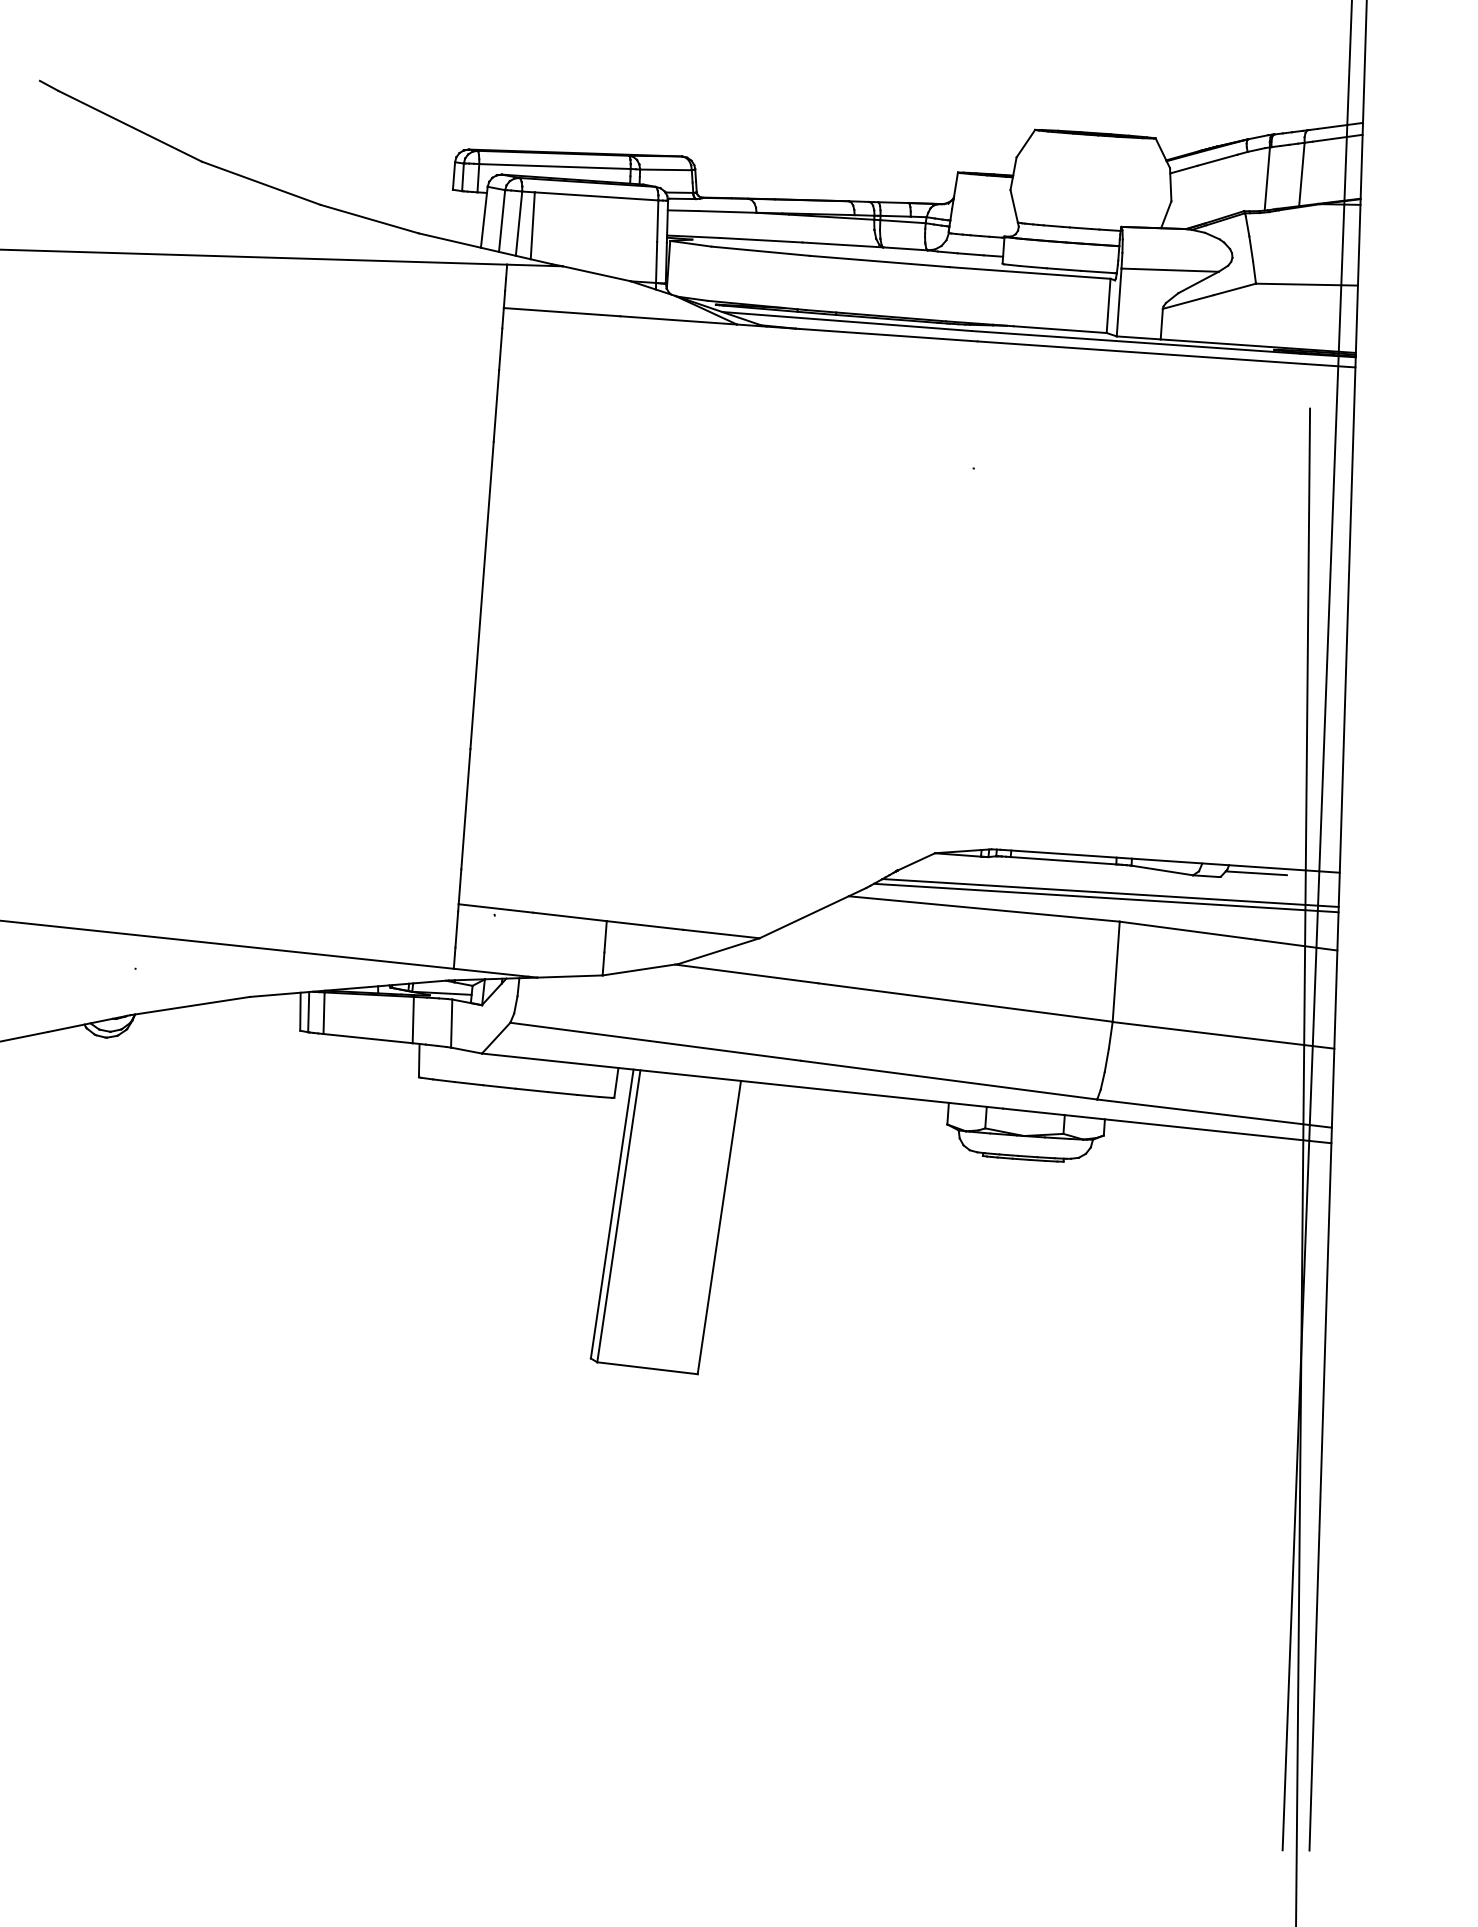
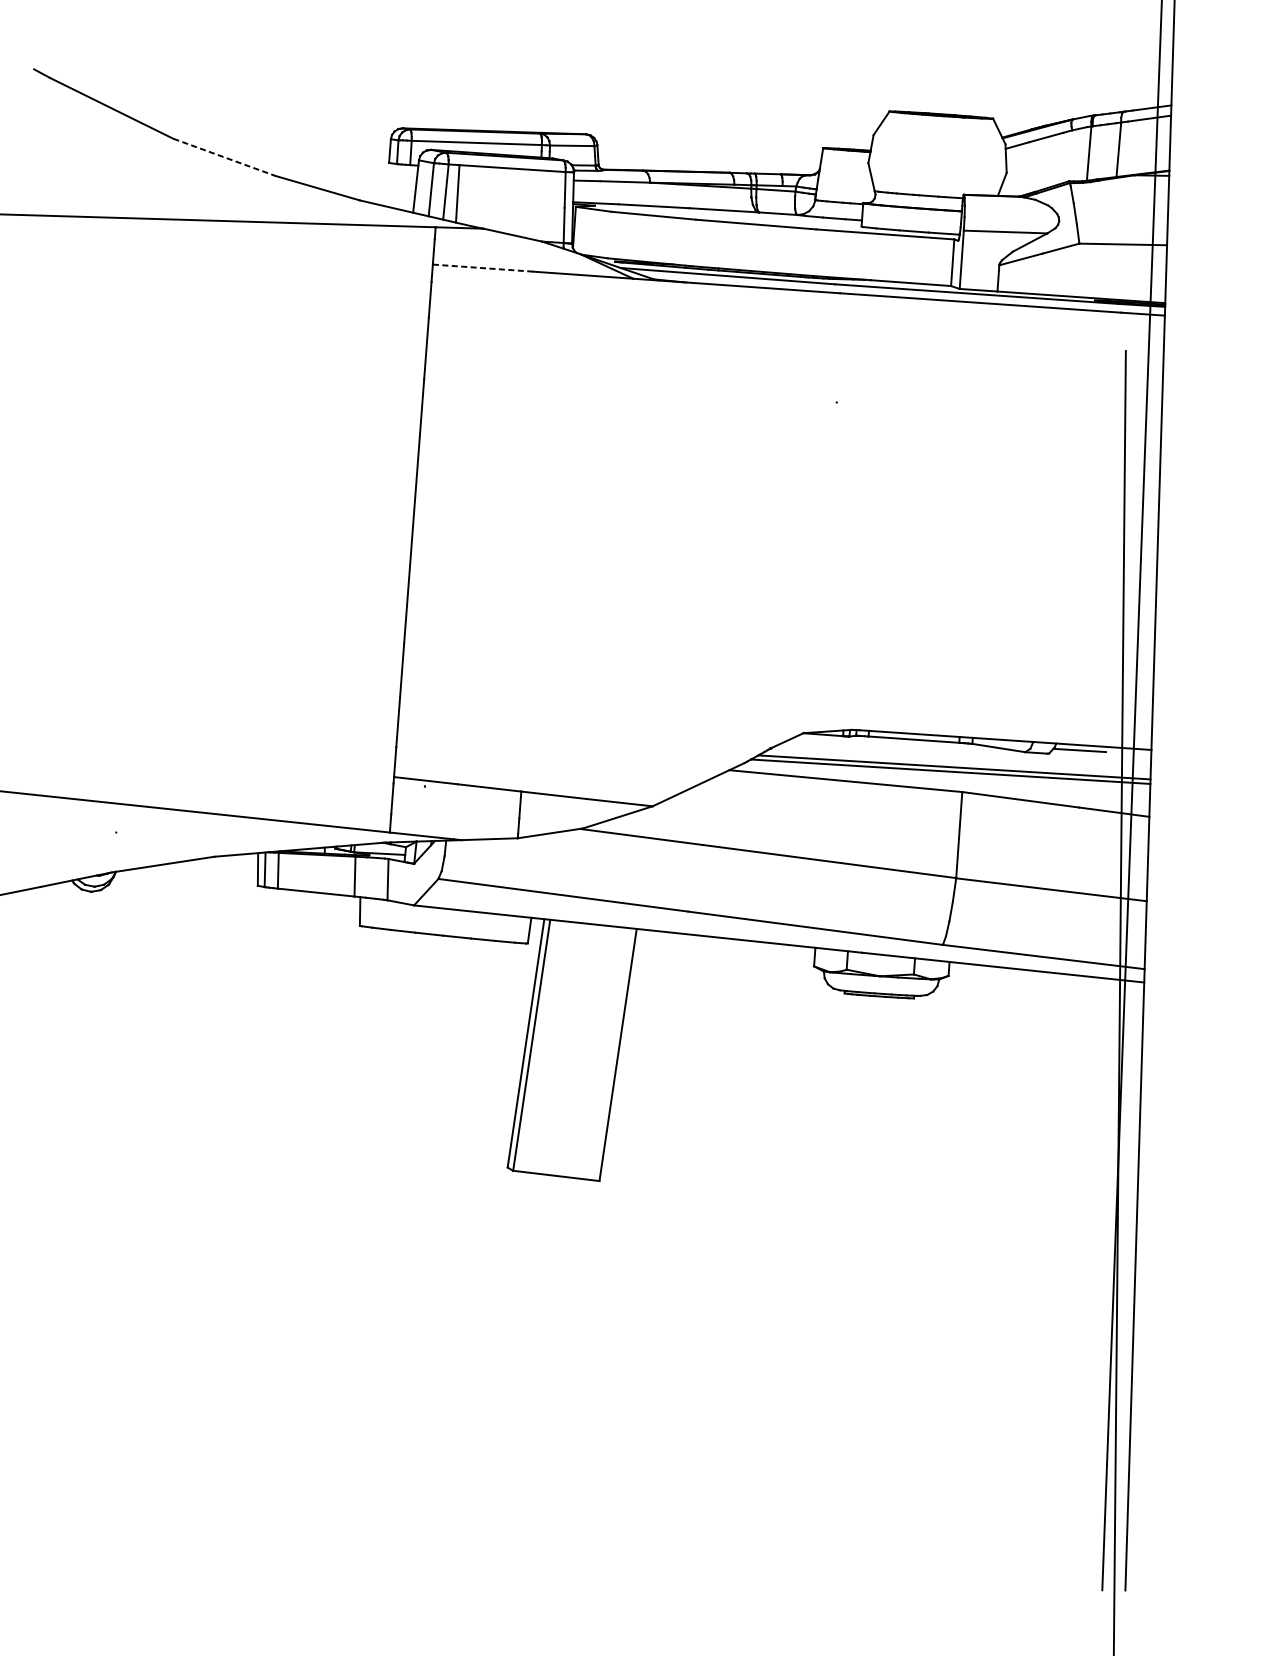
line: (261, 183) -> (224, 157), solid -> dashed
line: (562, 312) -> (483, 268), solid -> dashed

